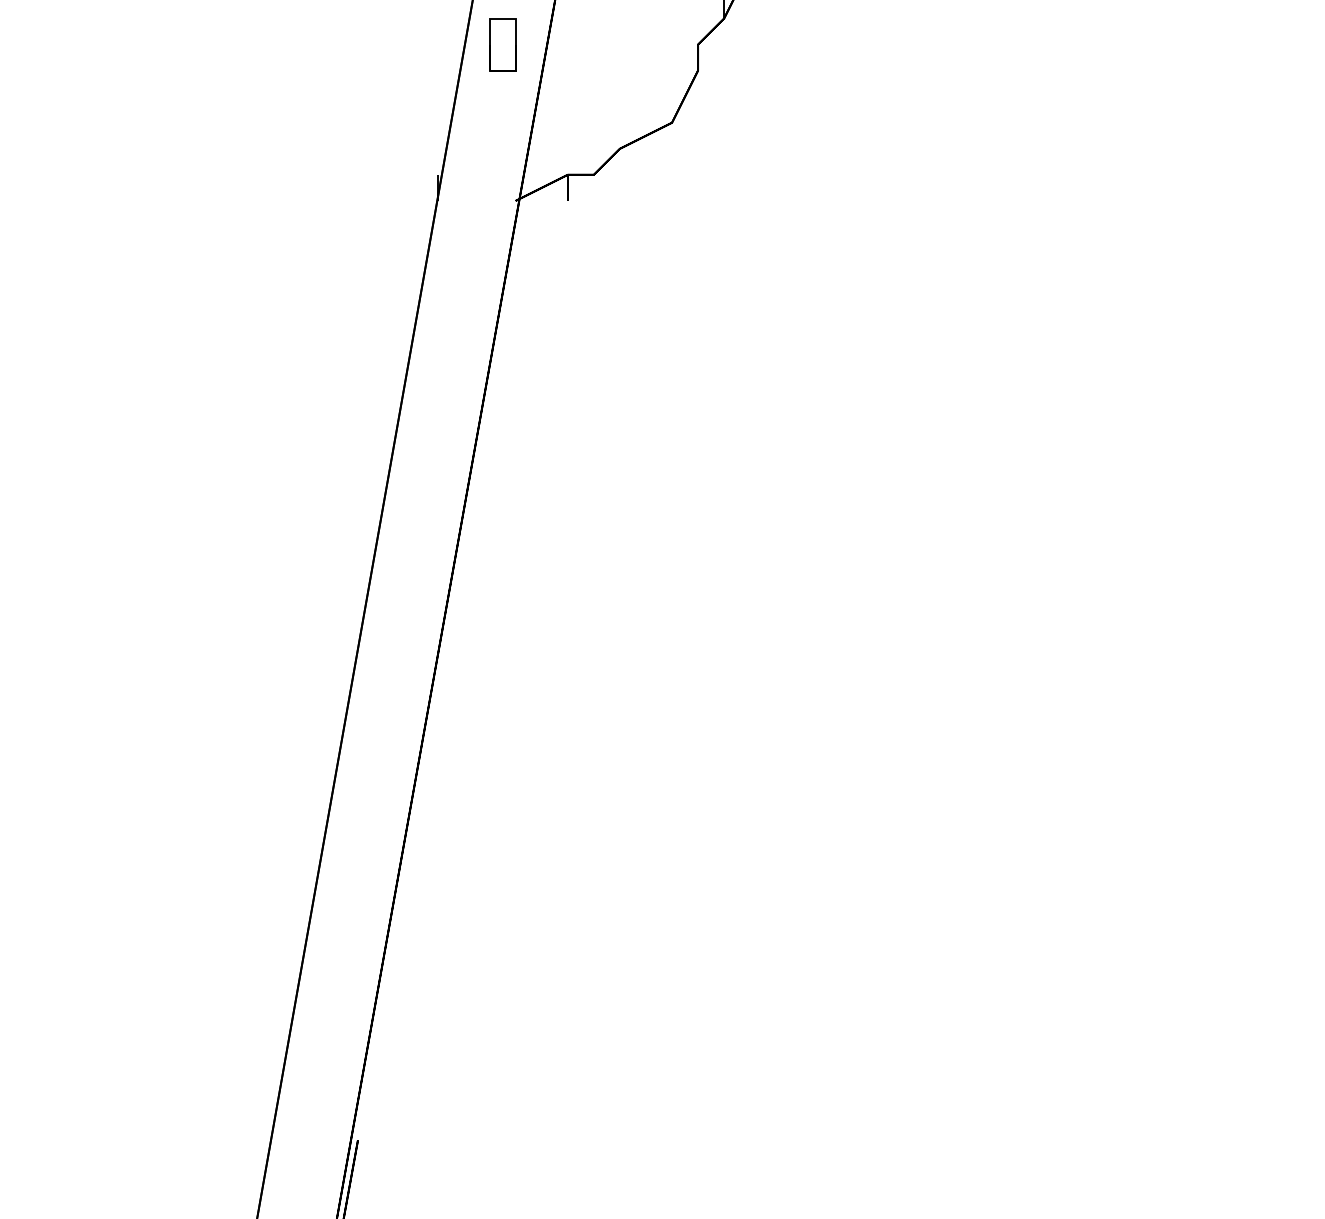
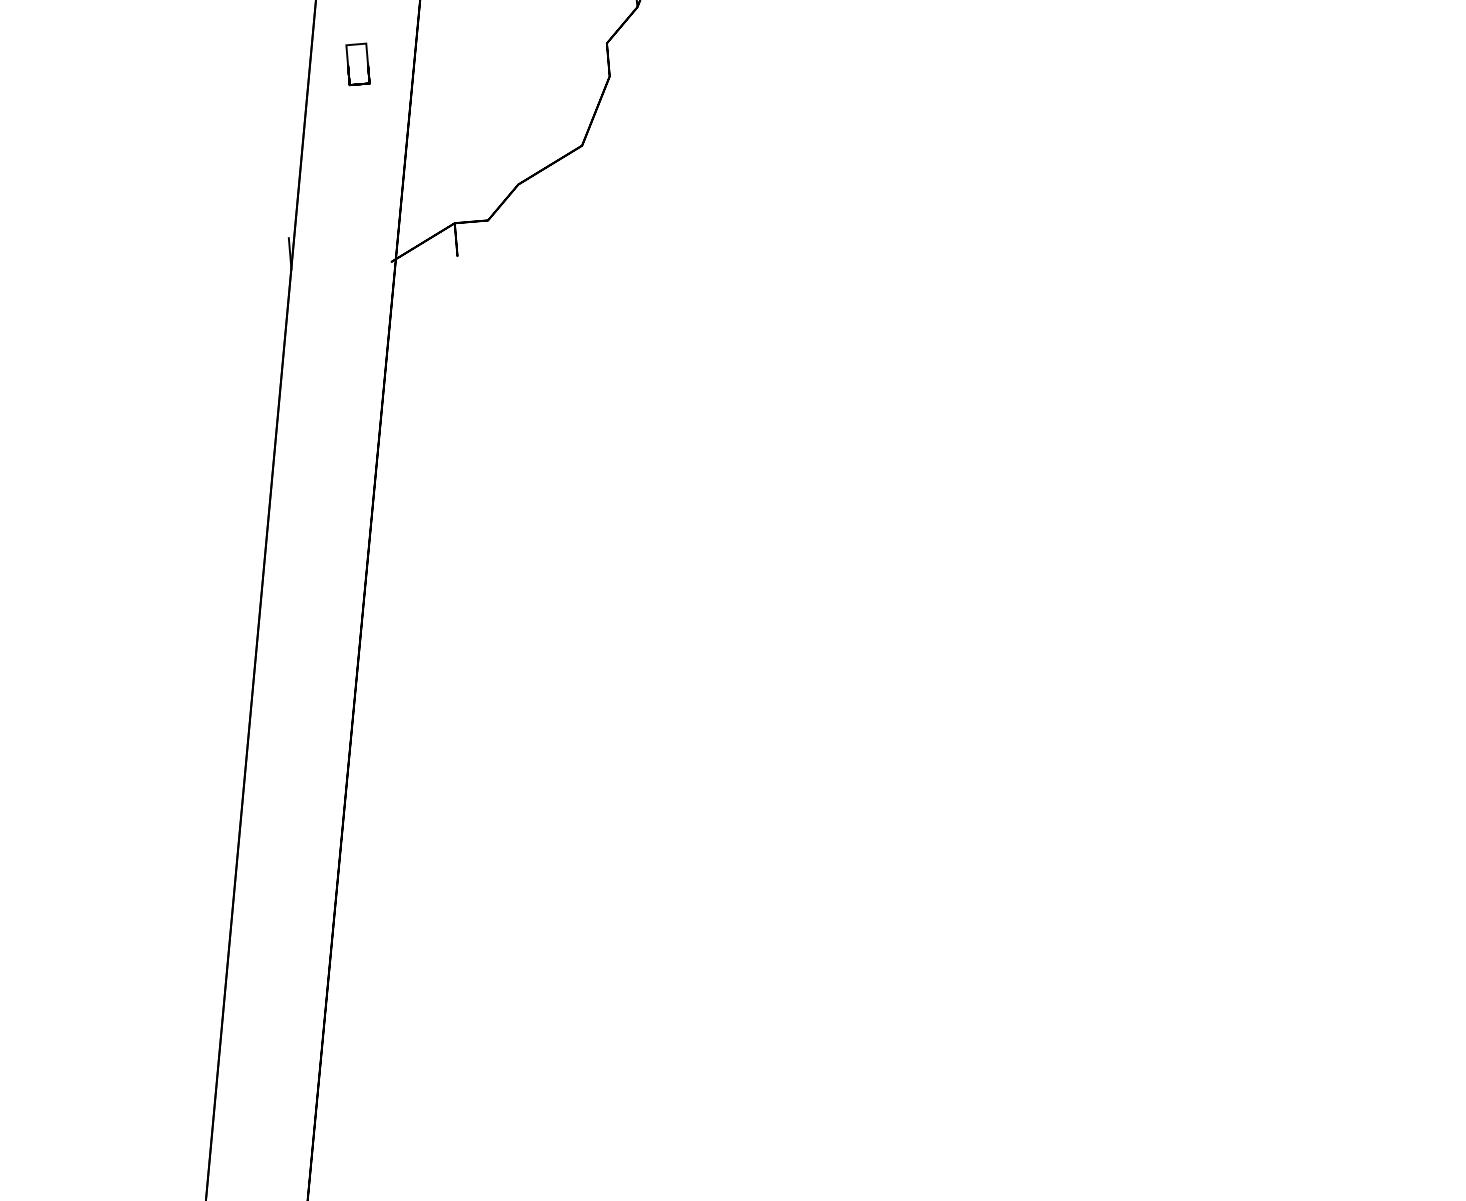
part: (502, 44) -> (357, 64), size x0.6

